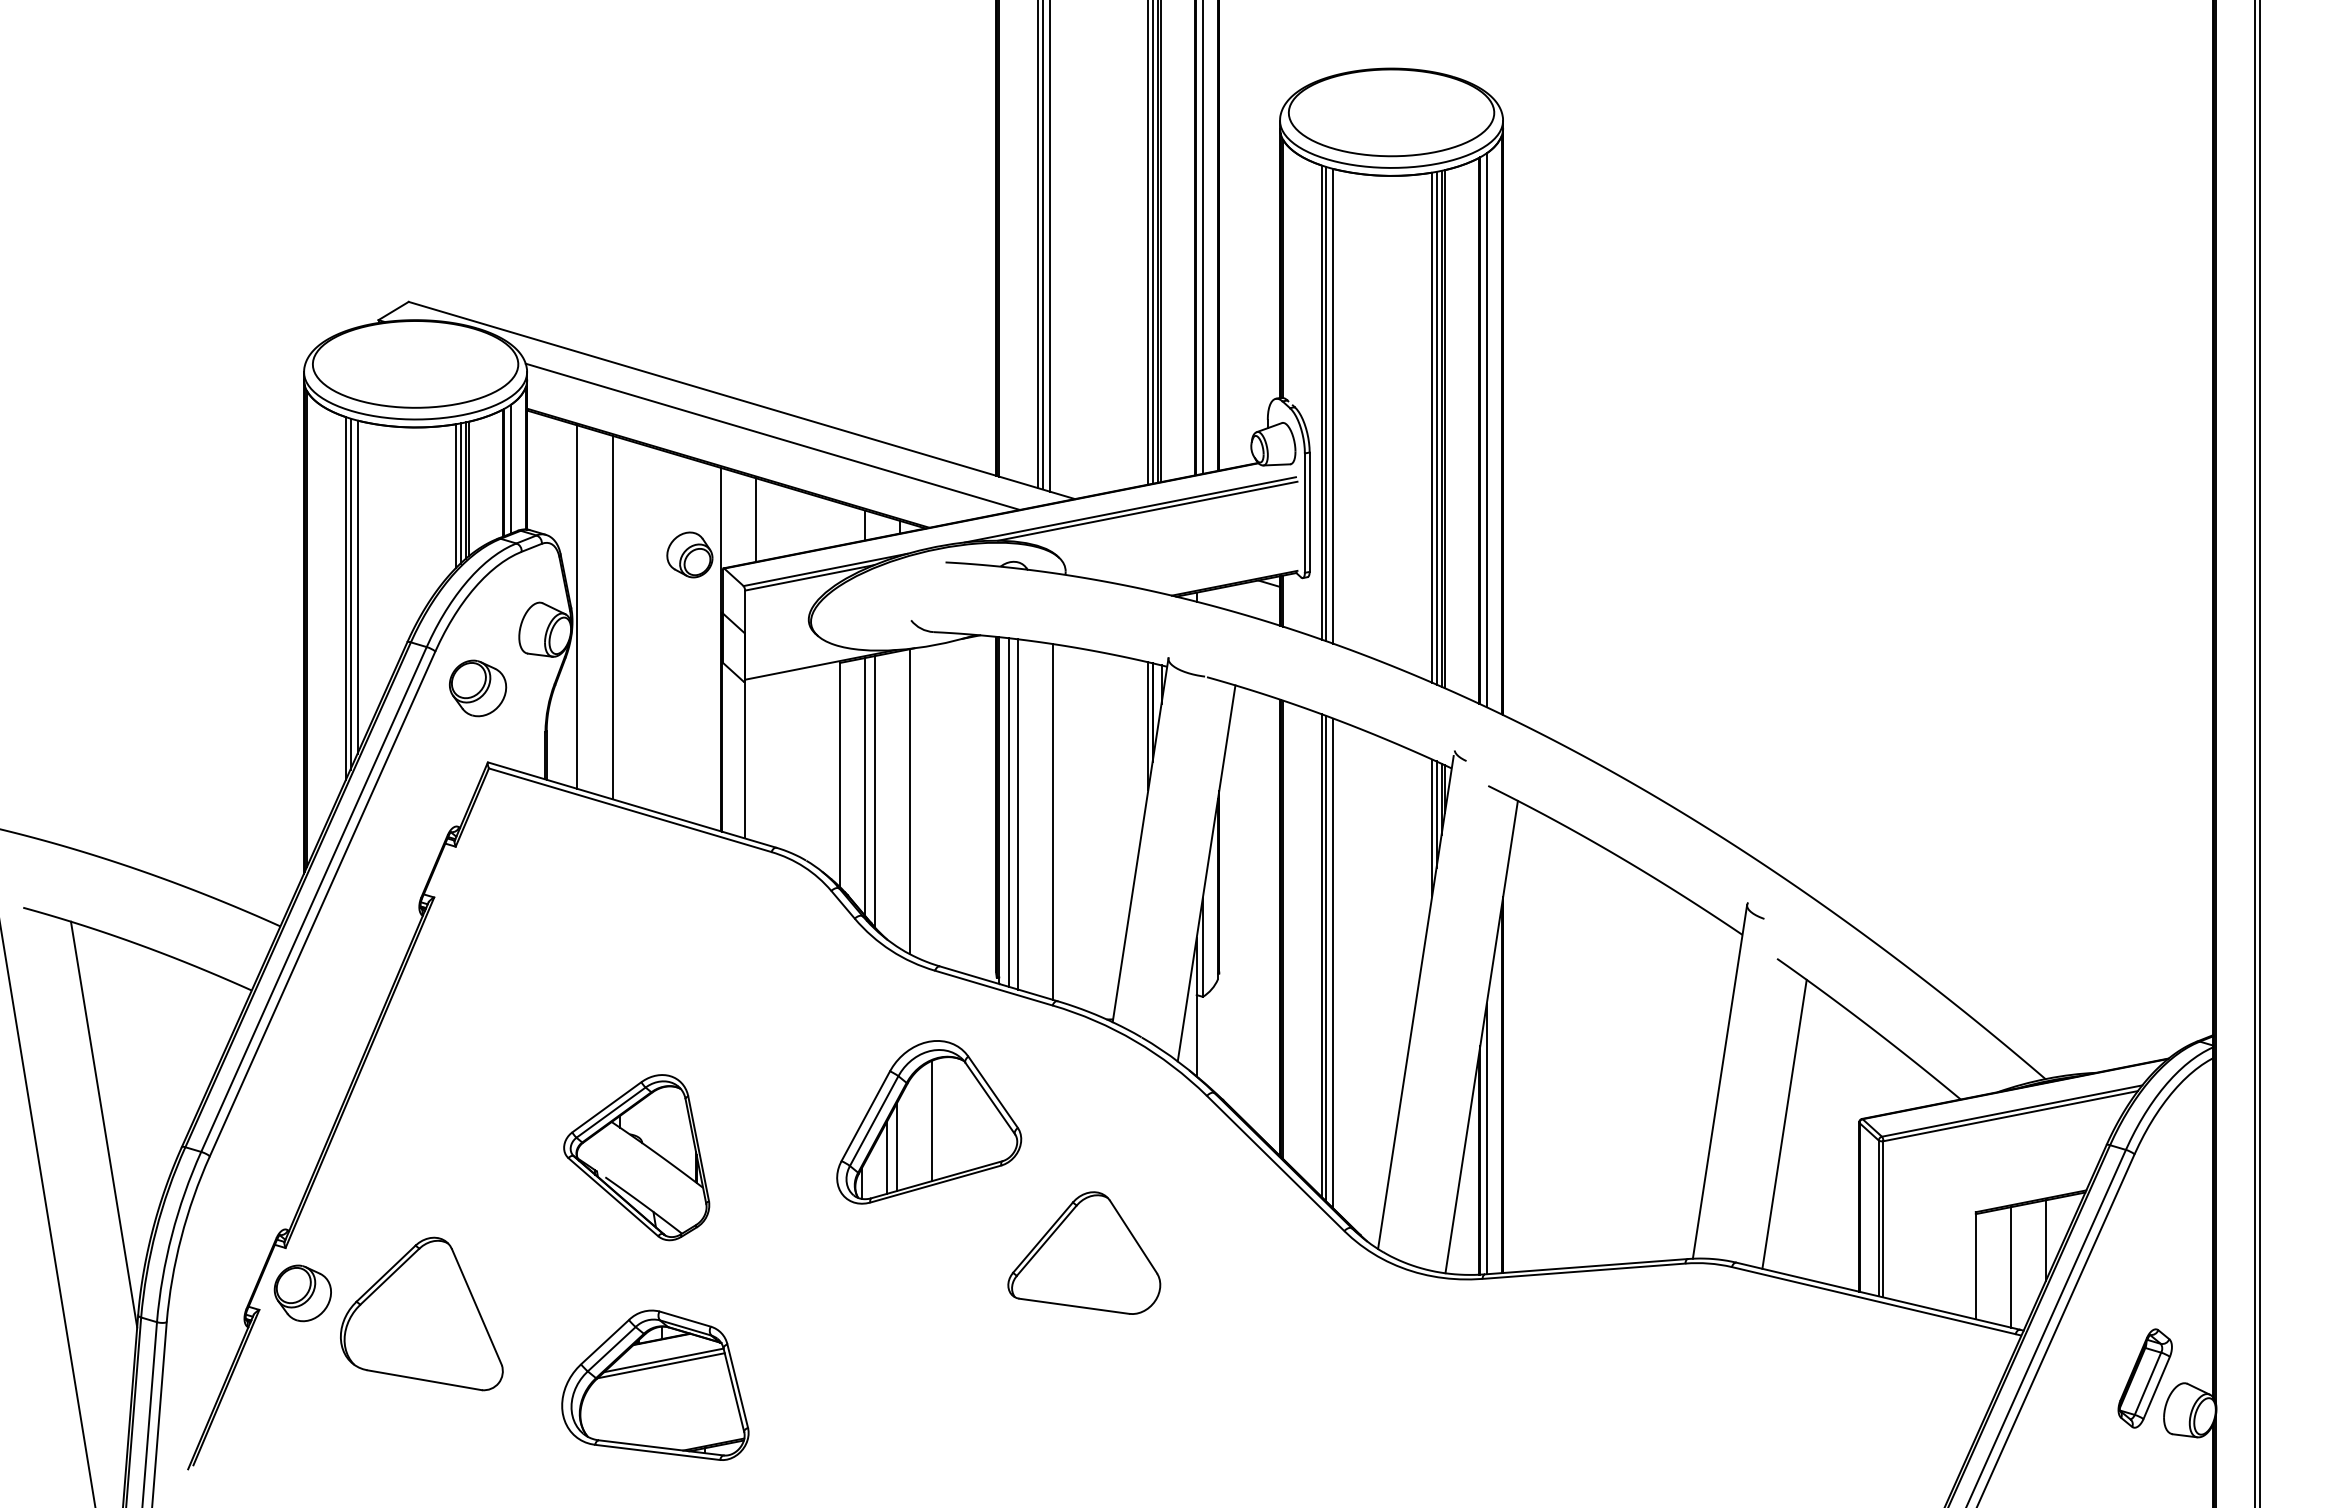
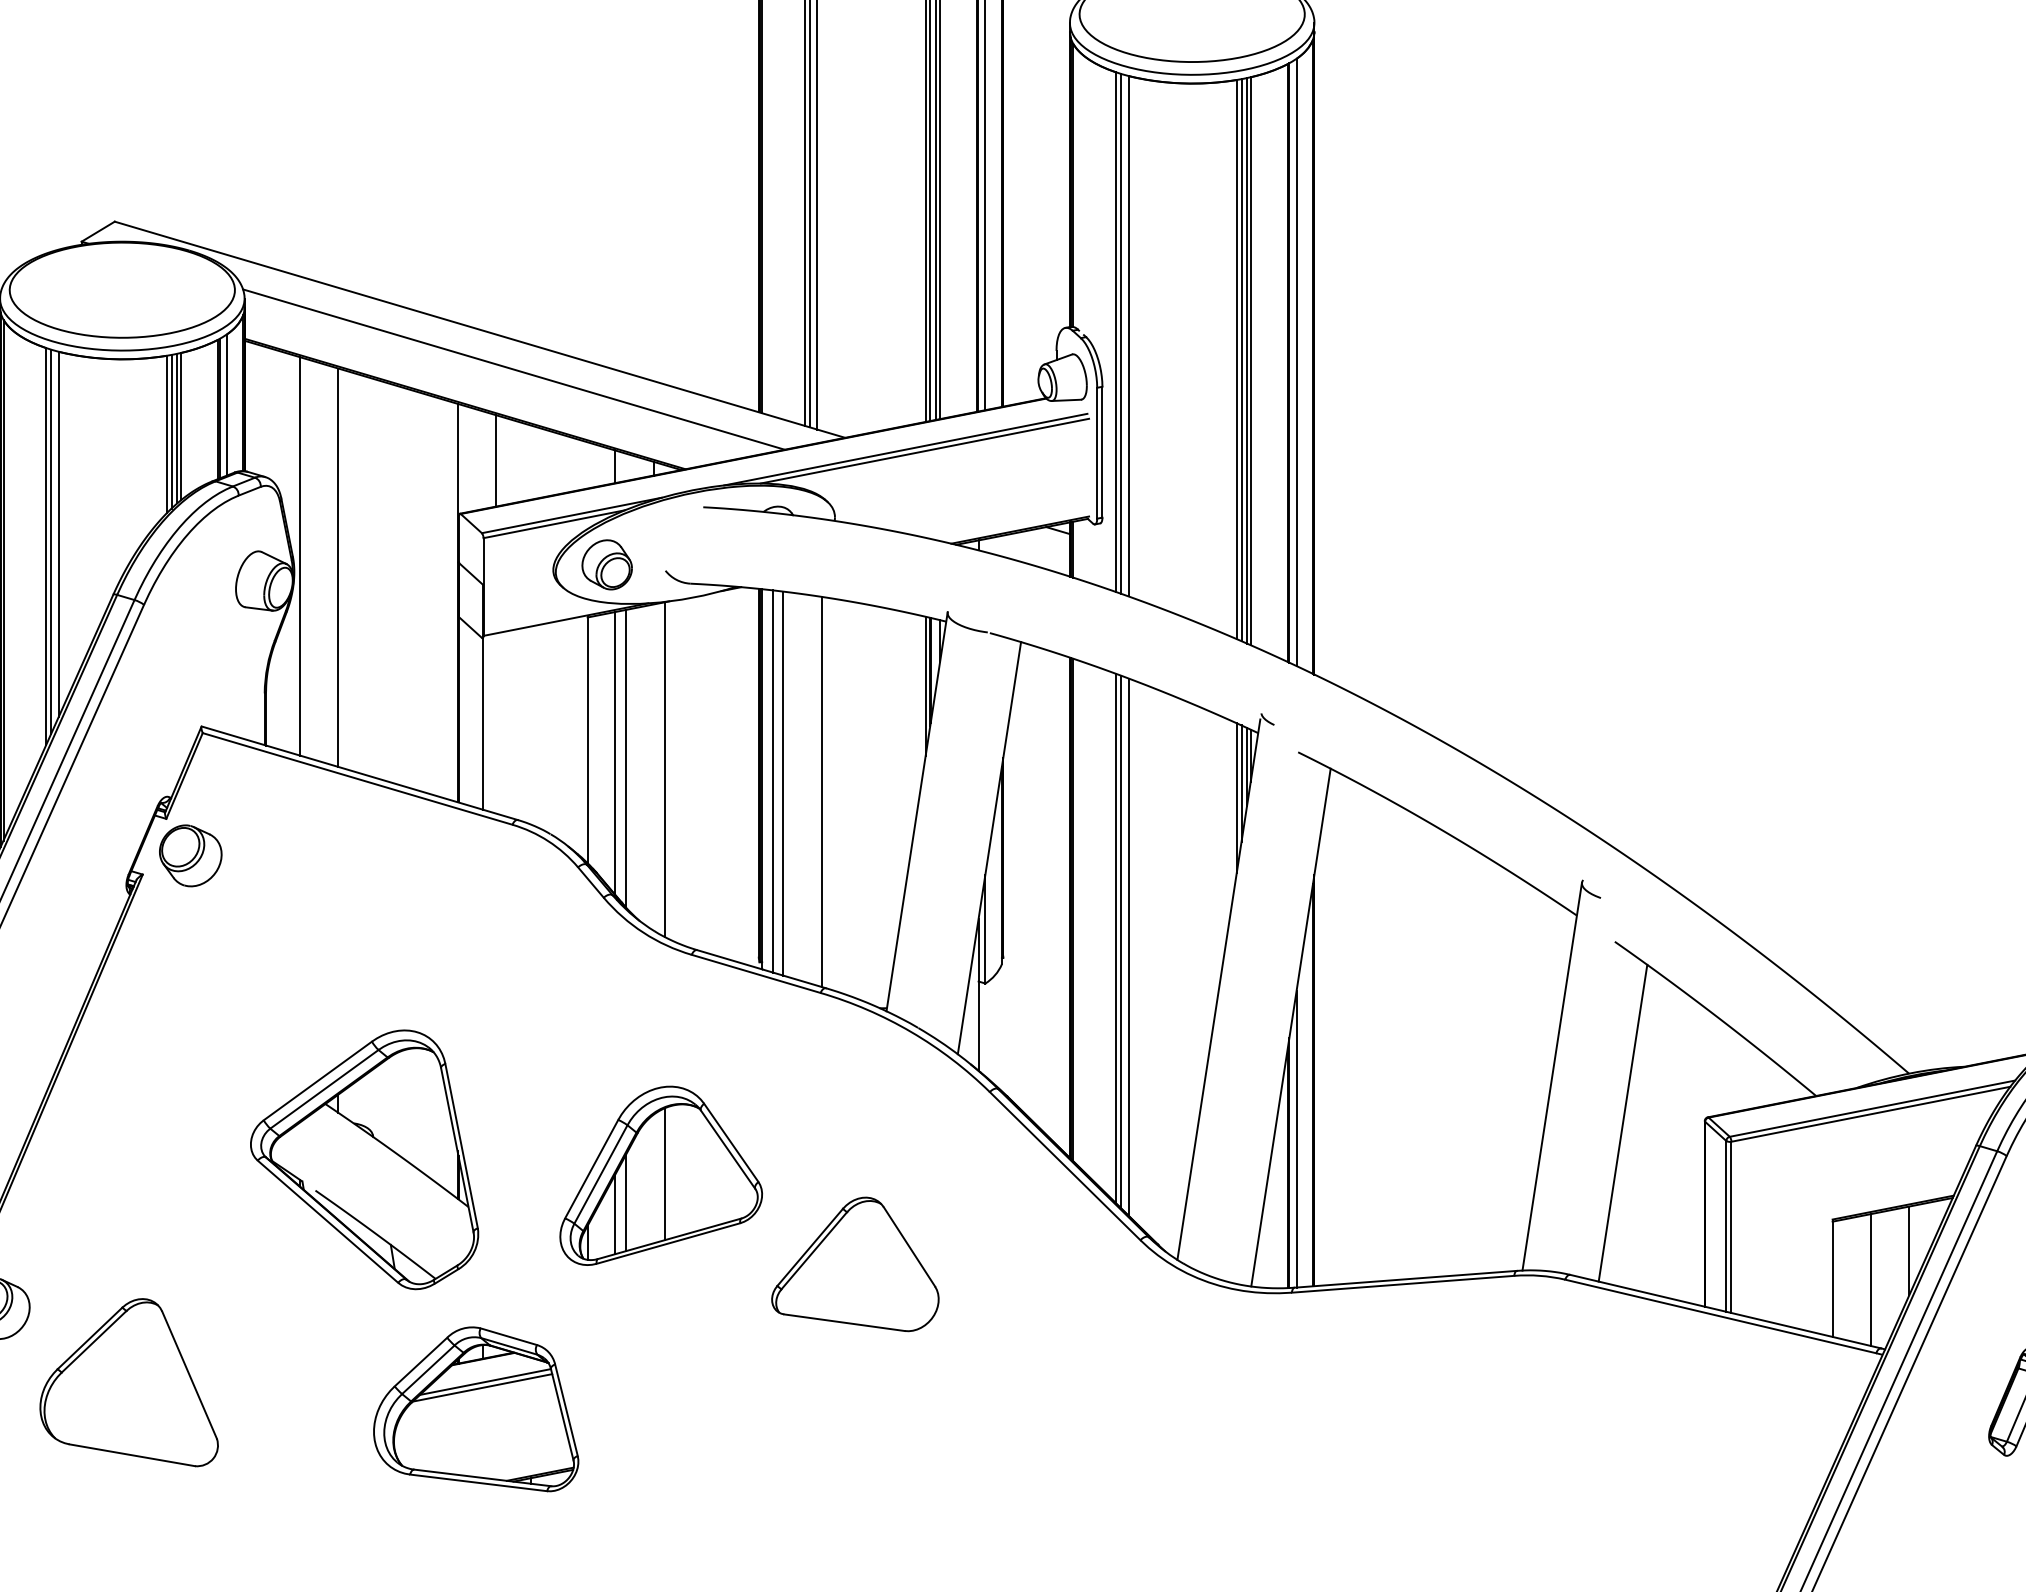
part: (689, 554) -> (606, 564), moved
part: (478, 688) -> (191, 855), moved
part: (929, 1122) -> (661, 1176), moved
part: (636, 1157) -> (364, 1159), size x1.43
part: (421, 1313) -> (128, 1382), moved
part: (655, 1384) -> (476, 1408), moved

